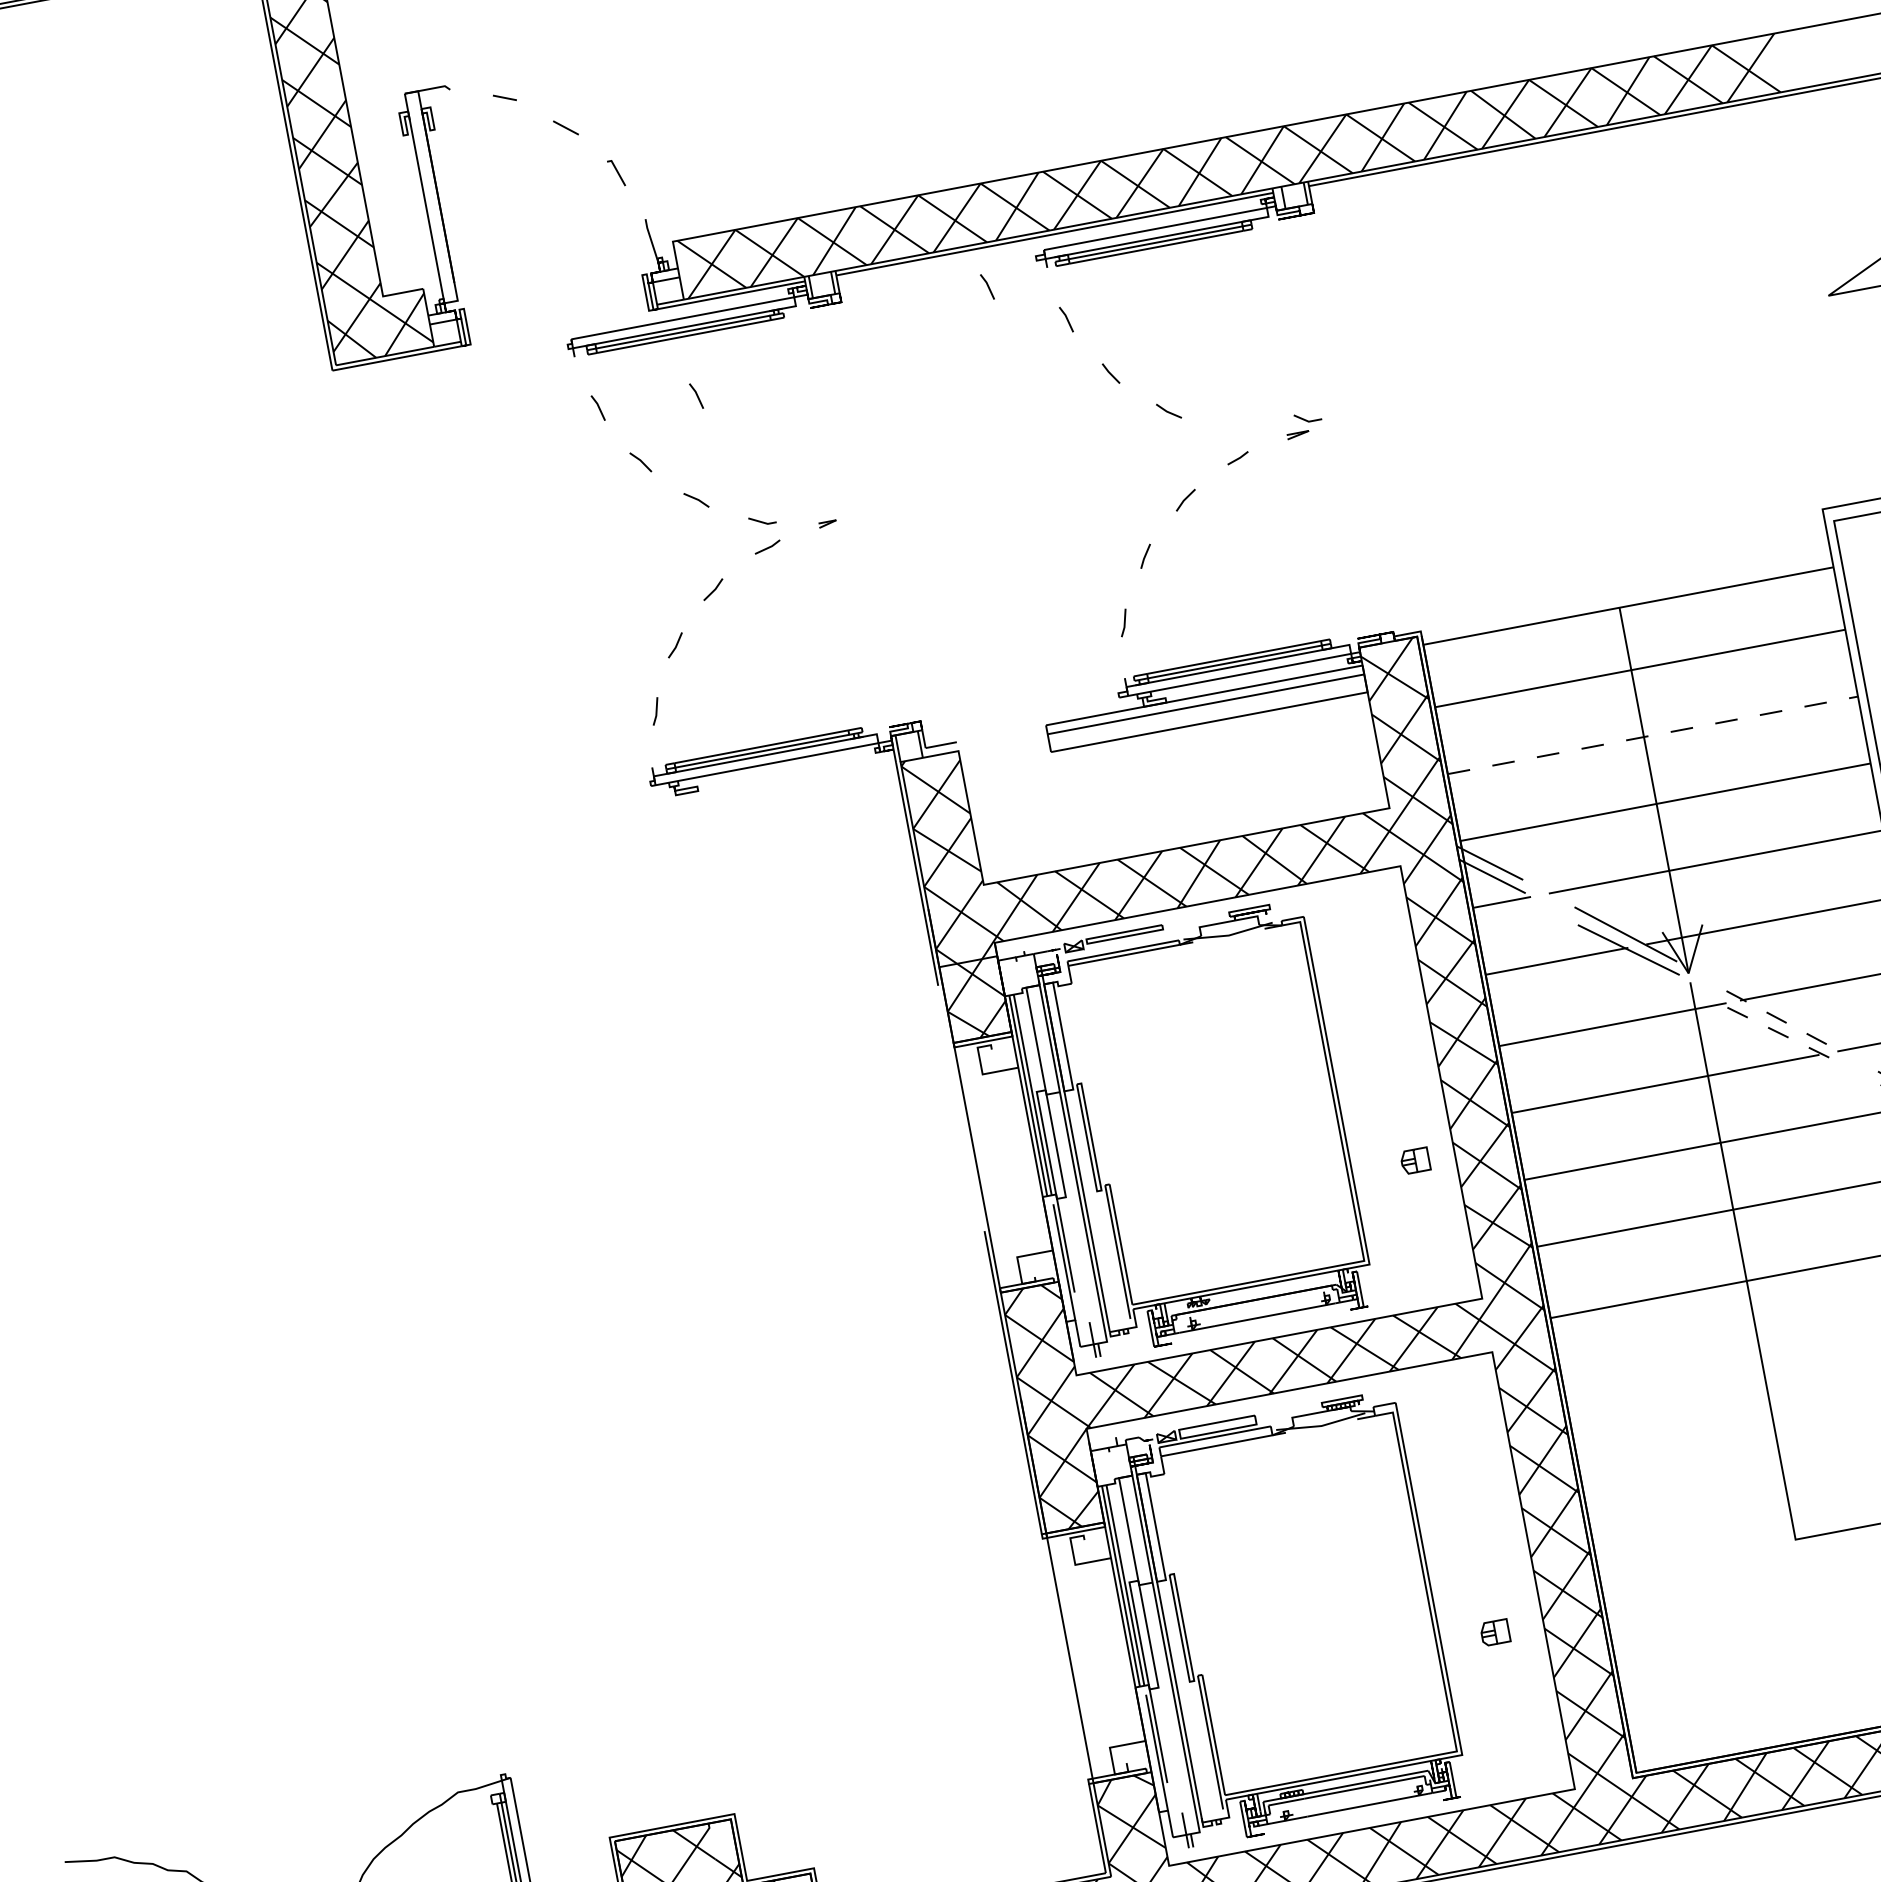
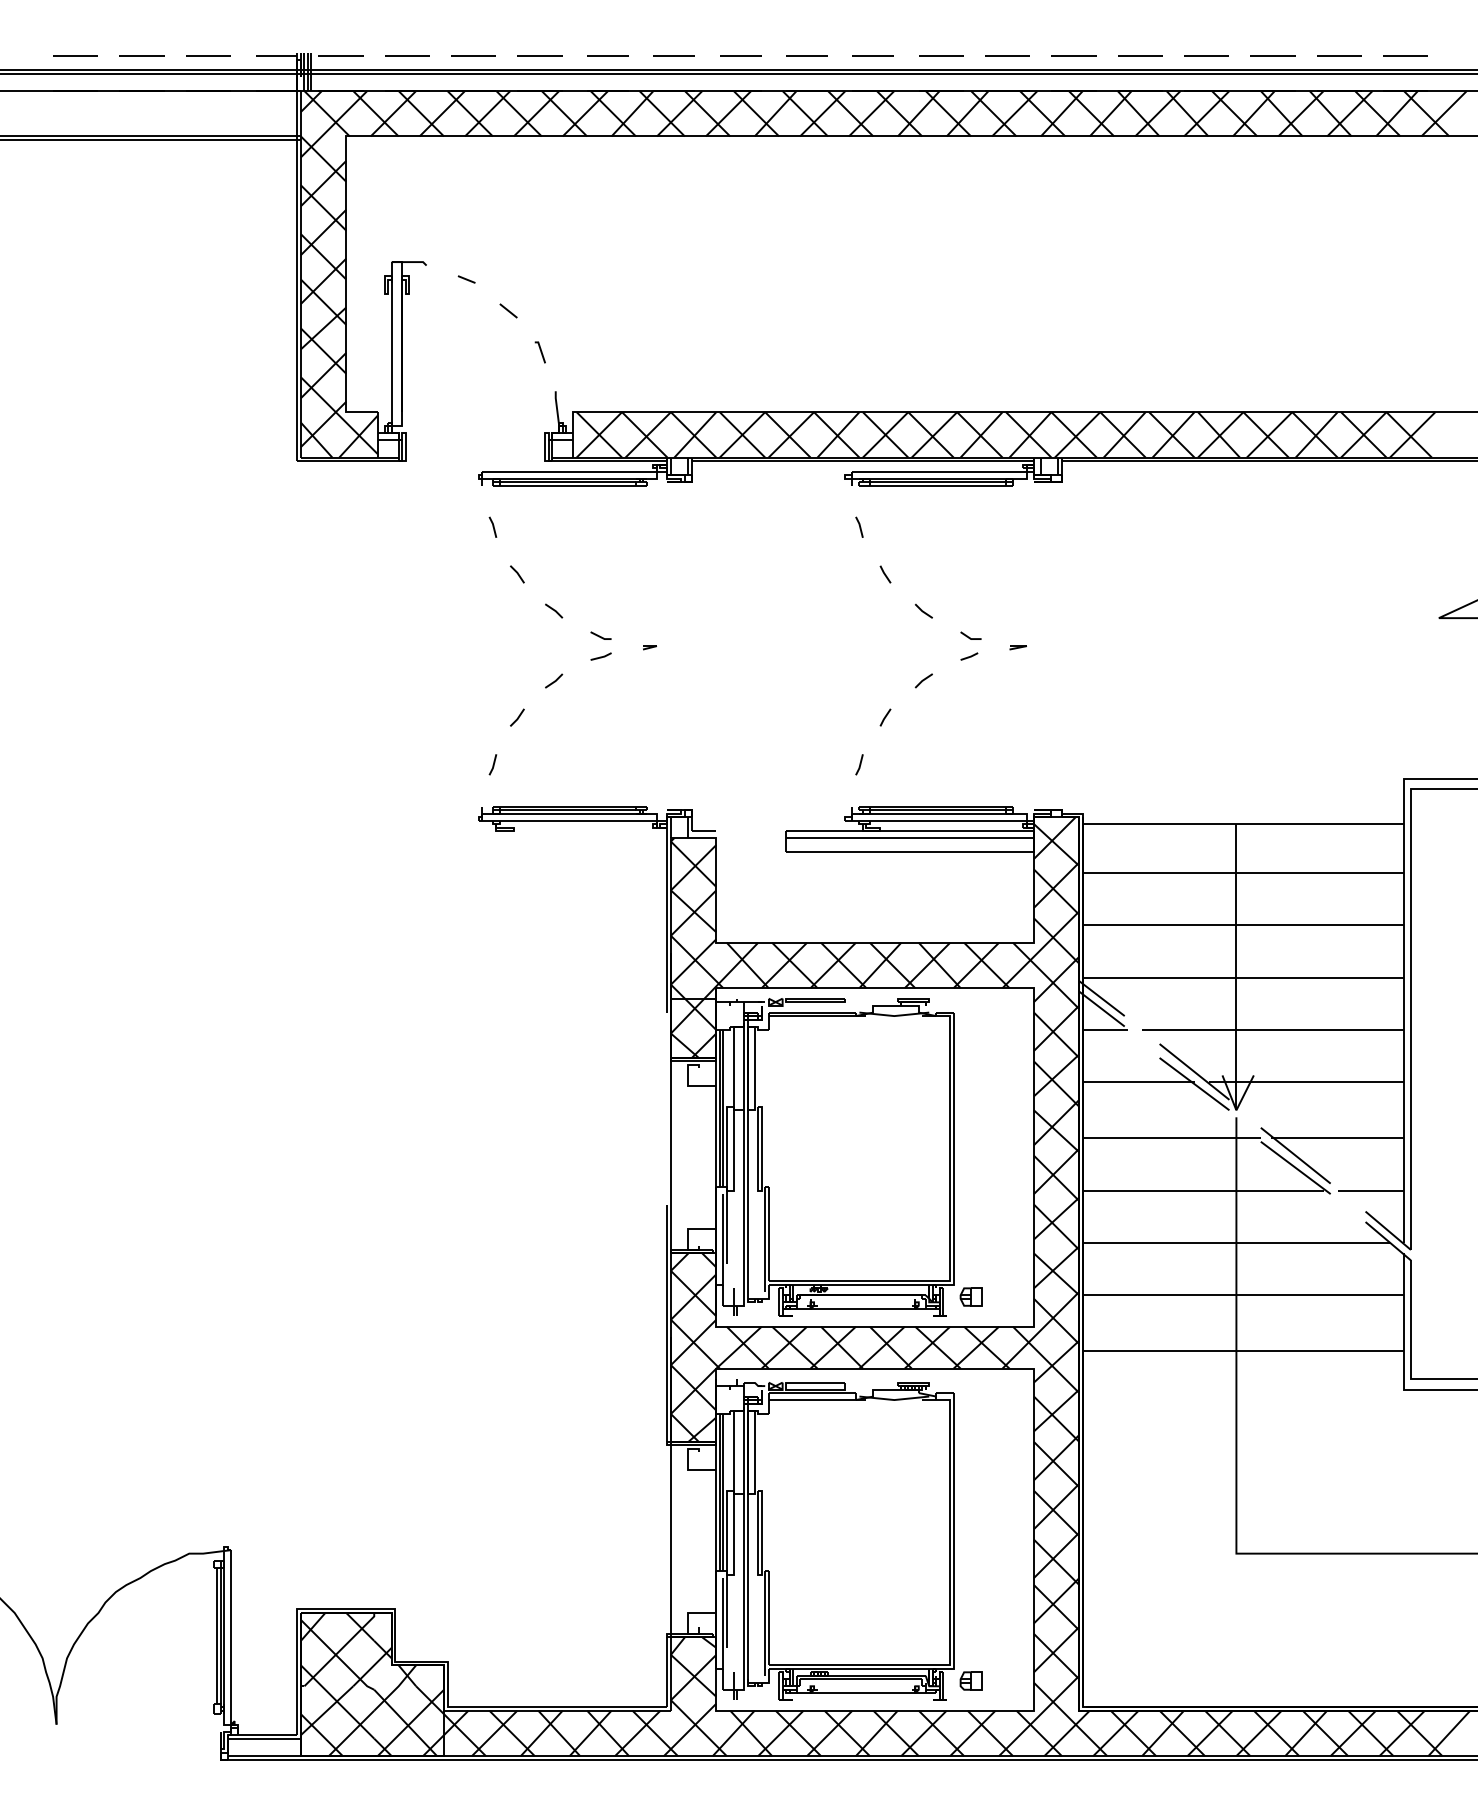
line: (987, 285) -> (804, 490), removed
line: (695, 395) -> (568, 531), removed
line: (1306, 418) -> (969, 636), moved
line: (1653, 735) -> (1243, 925), dashed -> solid
line: (1775, 1016) -> (1295, 1155), dashed -> solid
line: (1777, 1032) -> (1295, 1167), dashed -> solid
part: (1414, 1160) -> (970, 1296), moved
part: (1494, 1632) -> (970, 1680), moved

